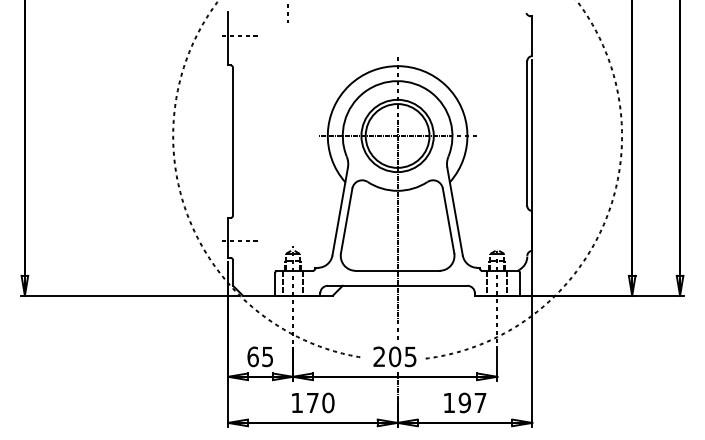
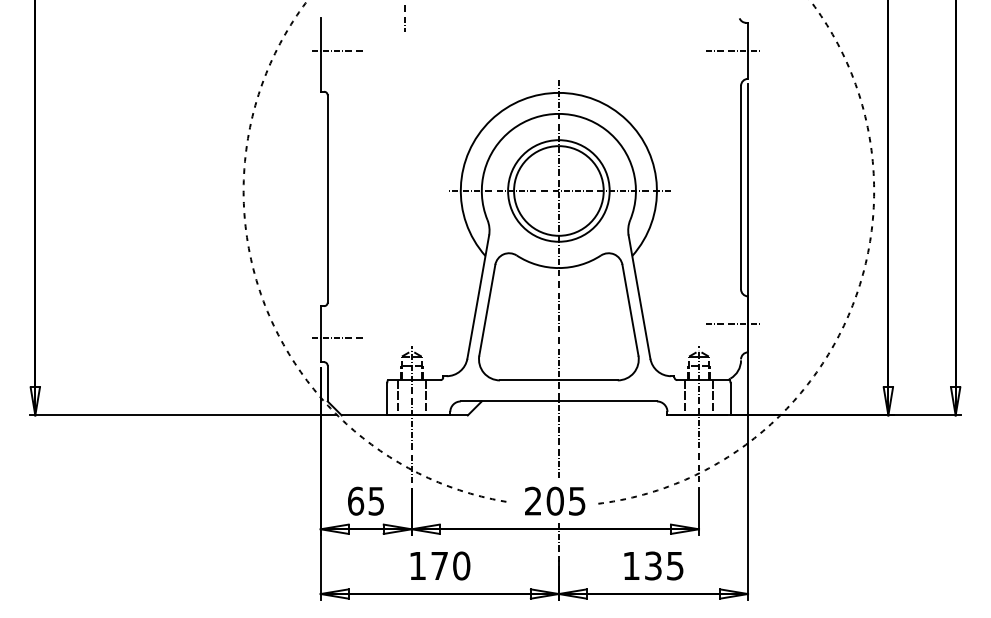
line: (522, 35) -> (734, 50), added
line: (522, 231) -> (734, 324), added
text: (472, 402) -> (663, 565), 197 -> 135

